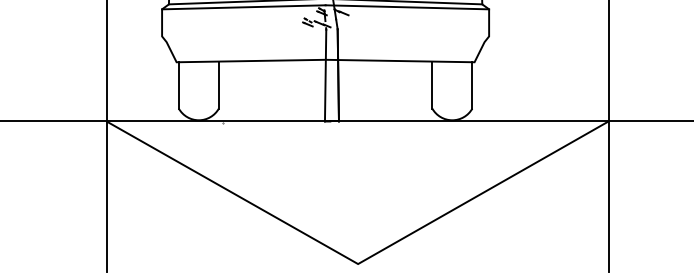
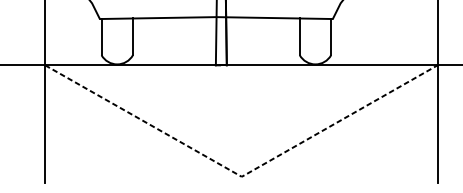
line: (358, 264) -> (242, 177), solid -> dashed

